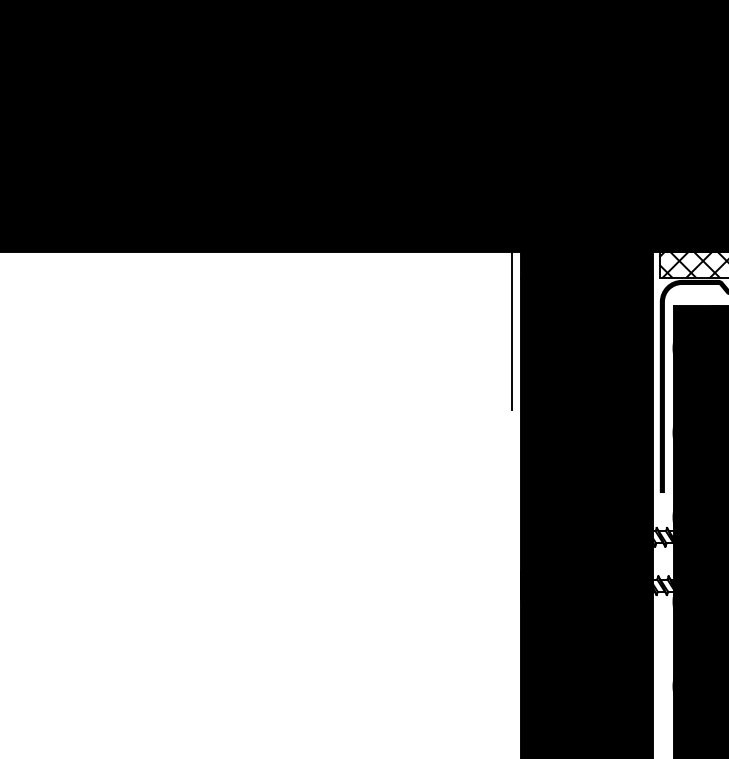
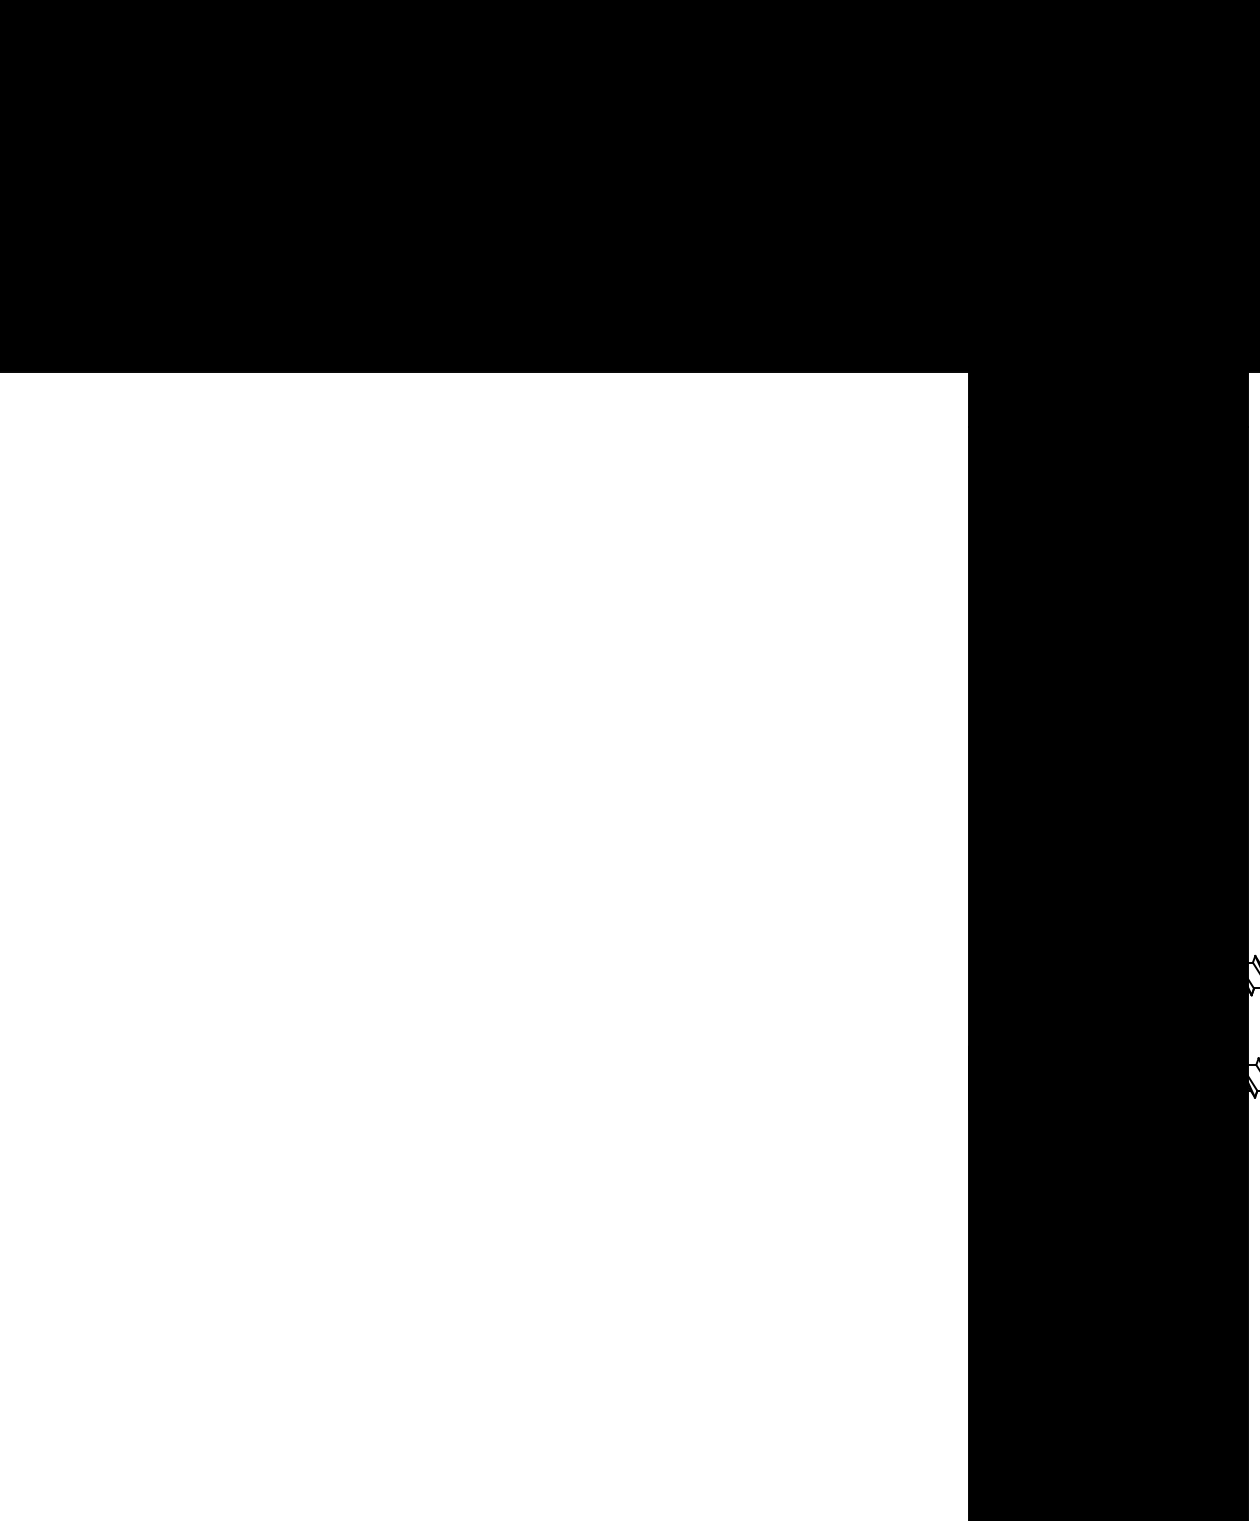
line: (511, 330) -> (947, 537), removed

